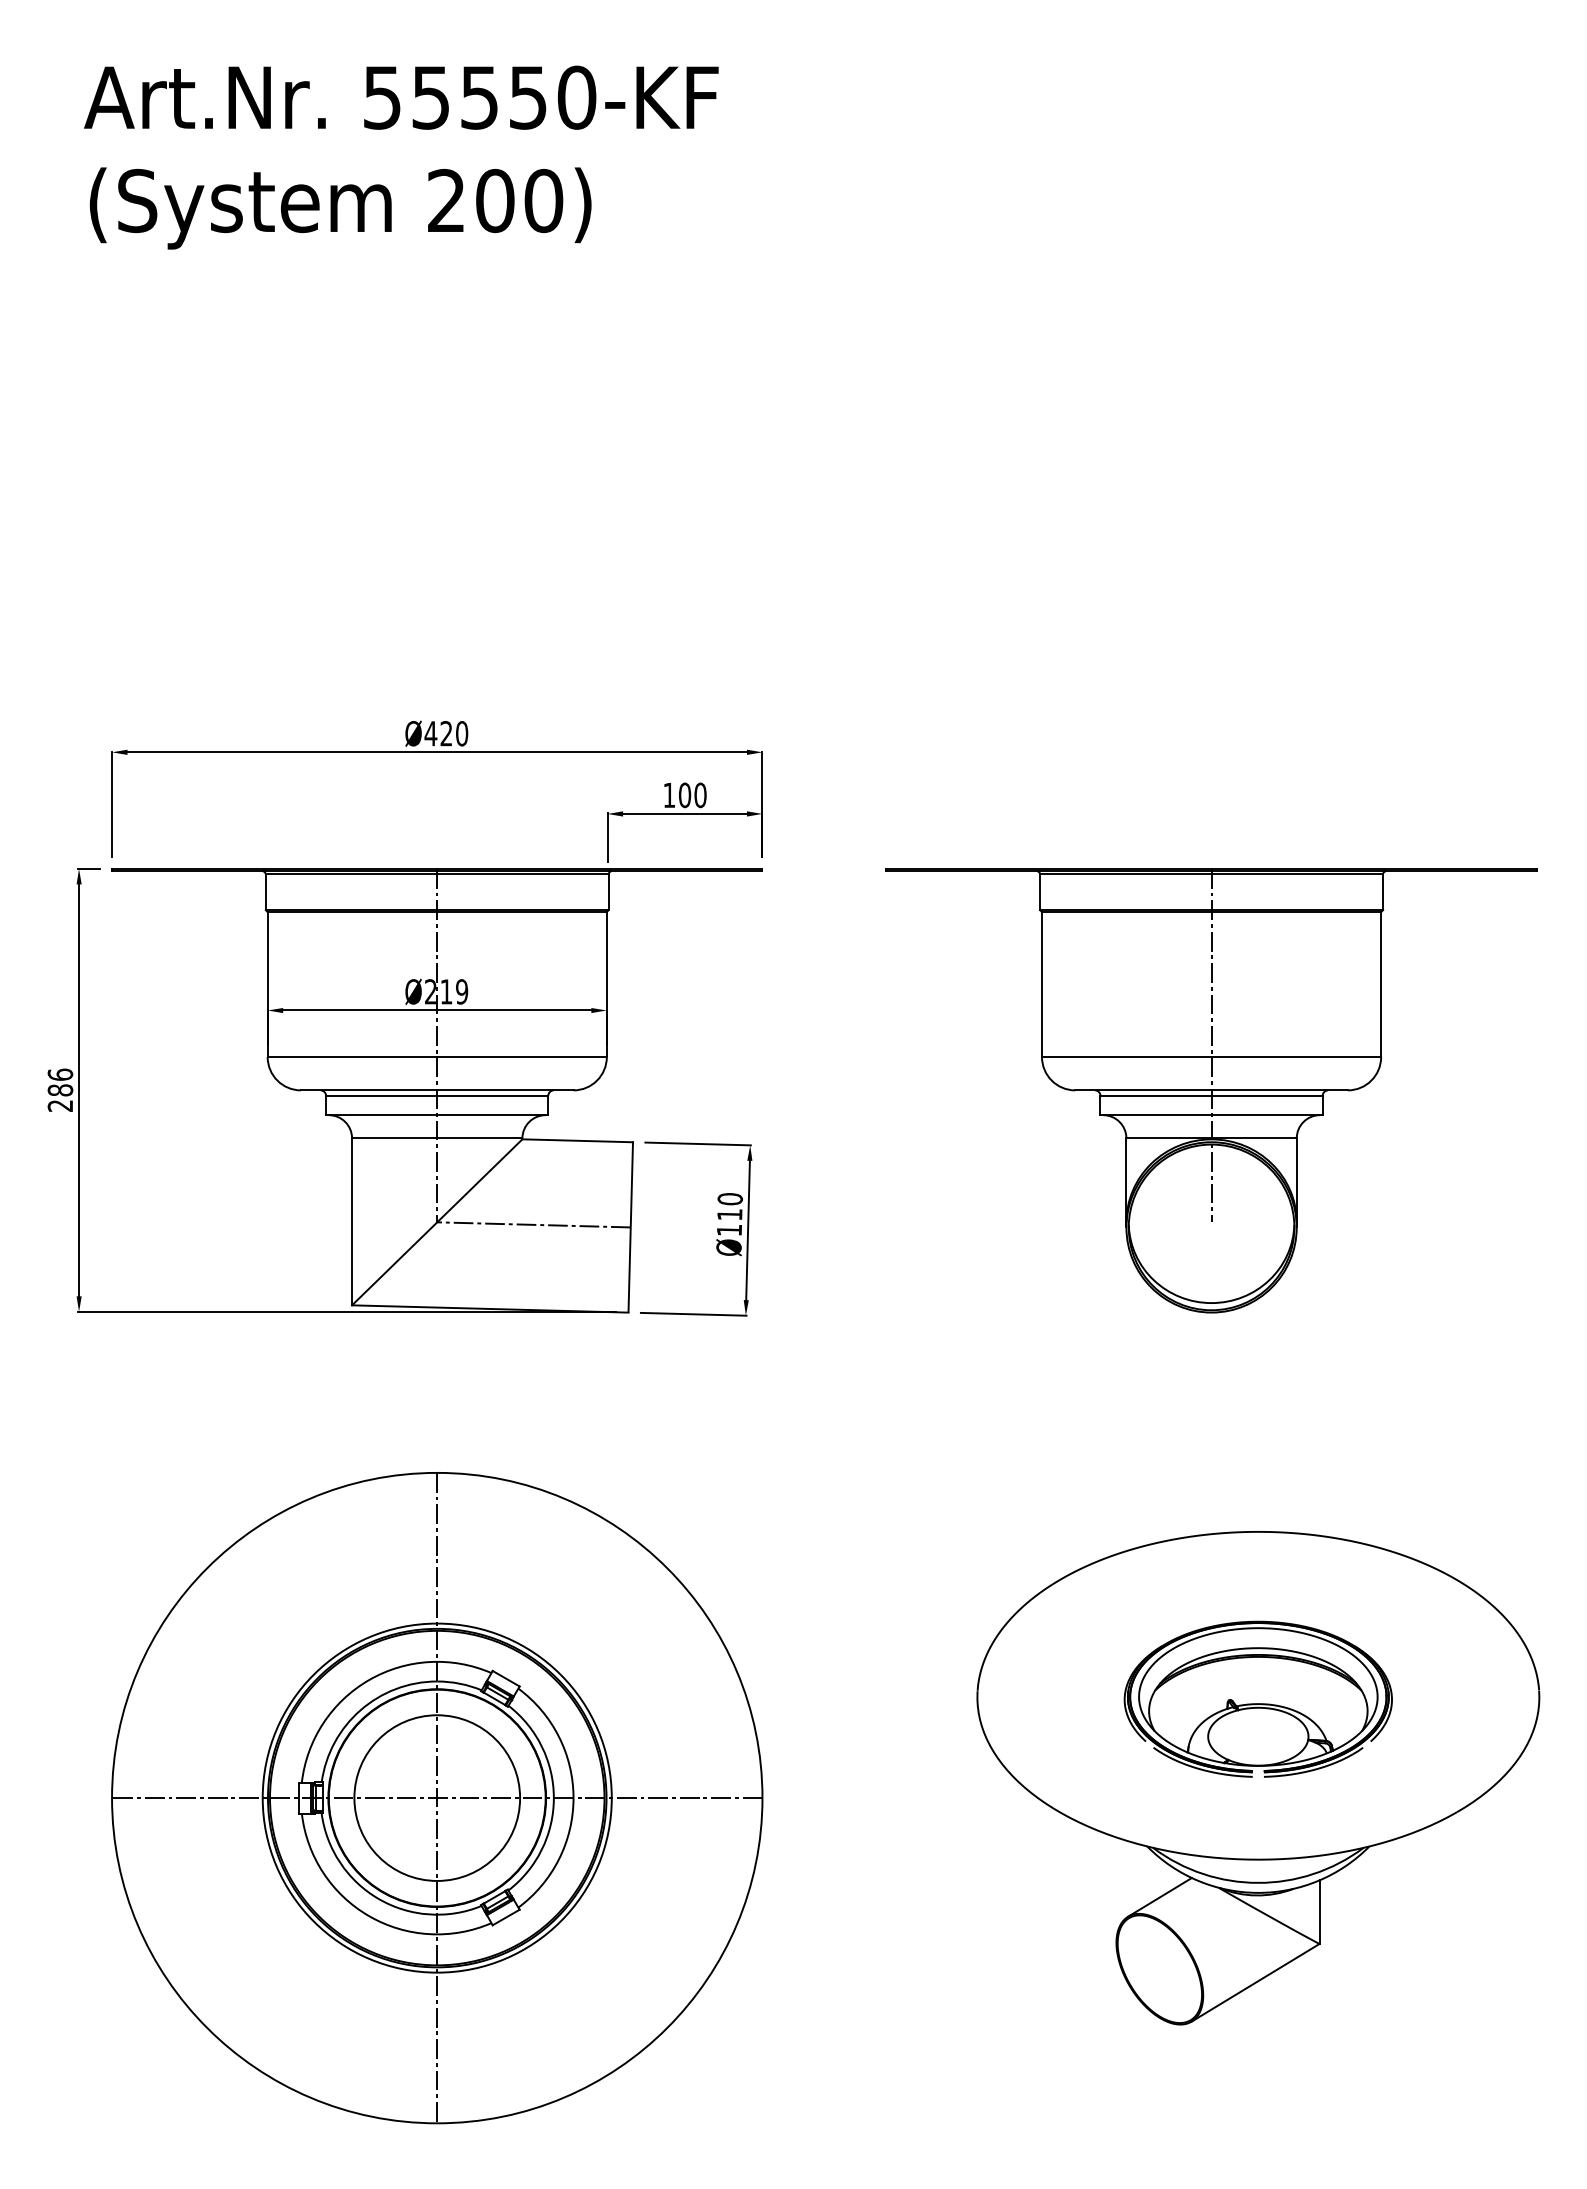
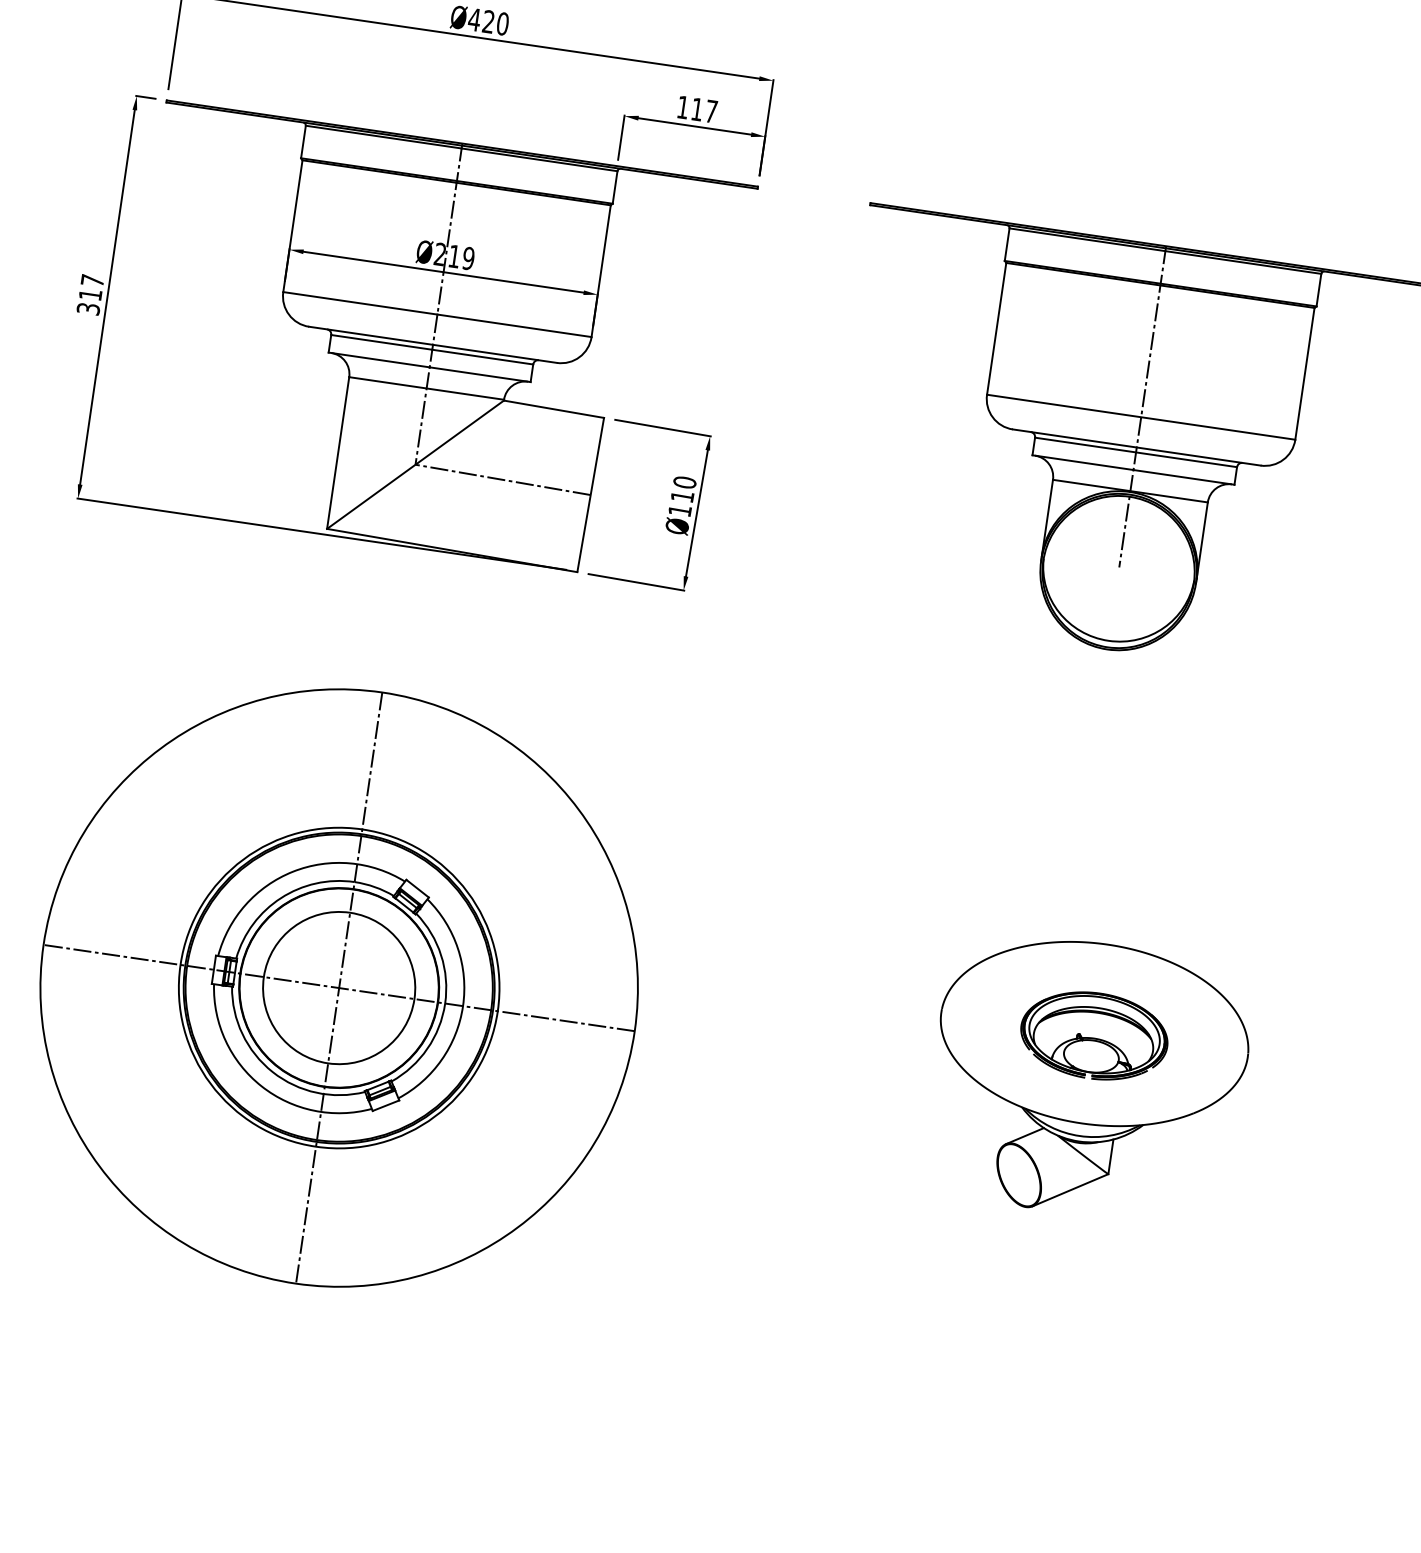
text: (692, 795) -> (704, 110), 100 -> 117
text: (60, 1089) -> (90, 294), 286 -> 317
part: (1258, 1778) -> (1088, 1079), size x0.6

